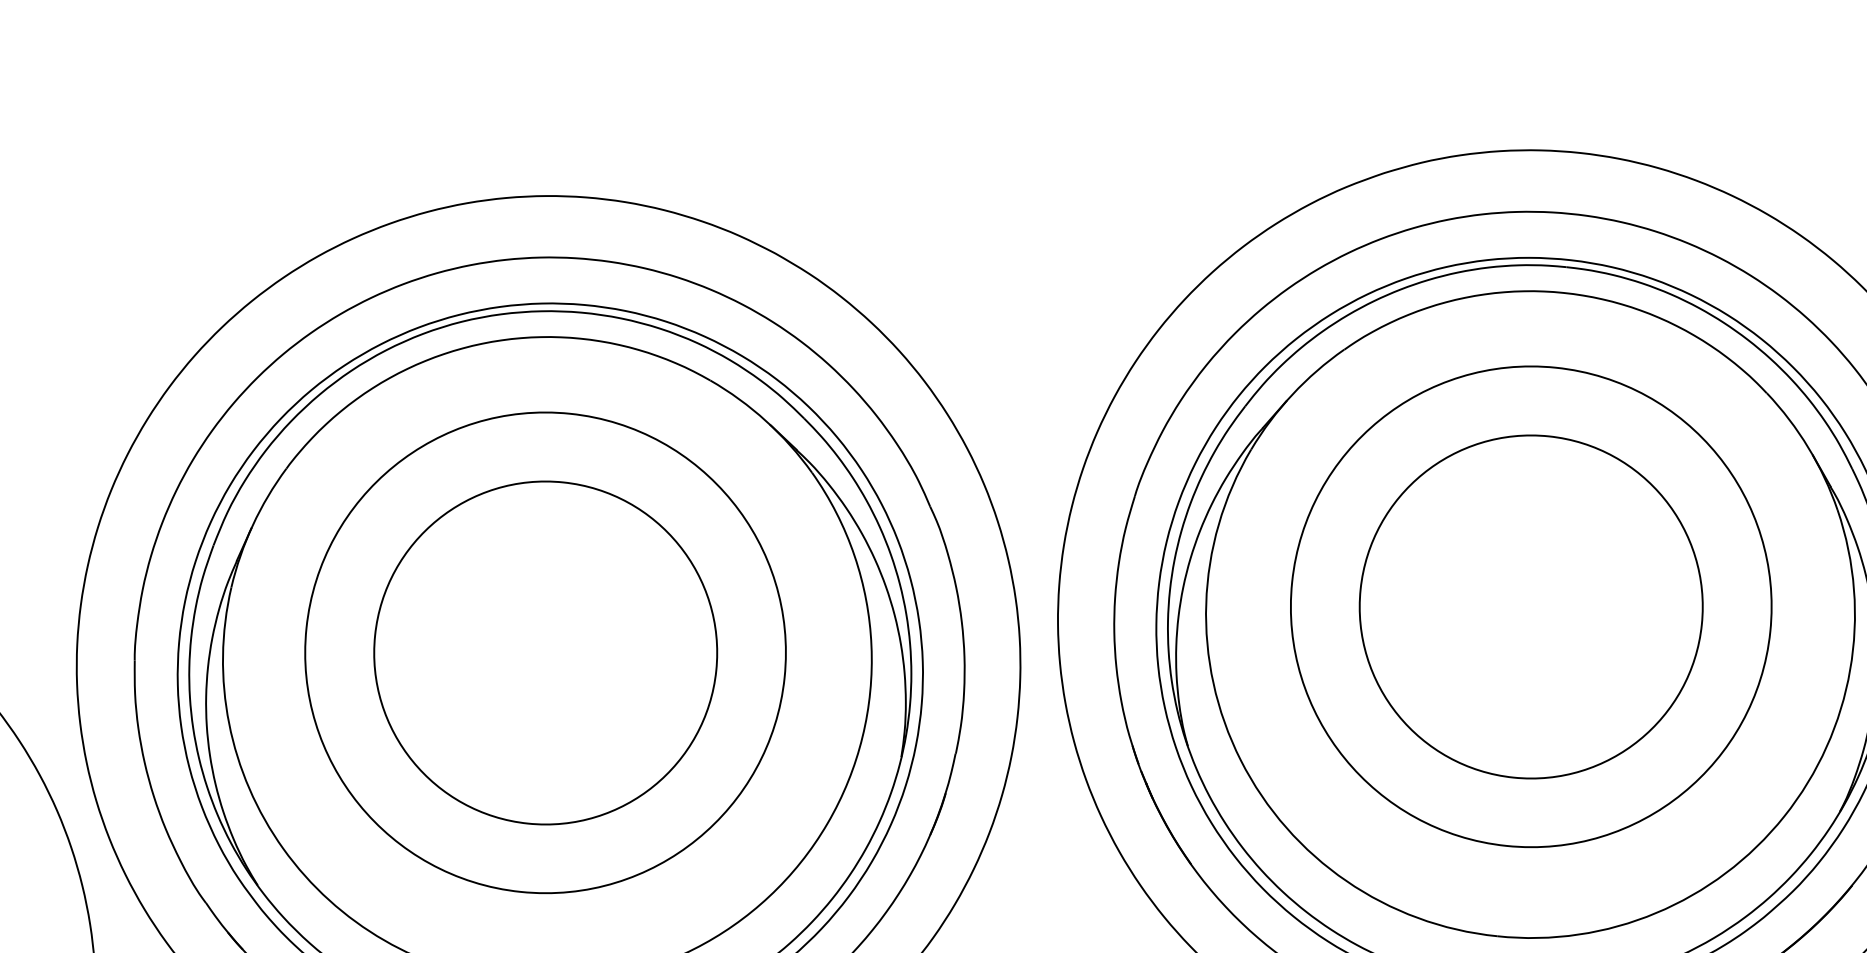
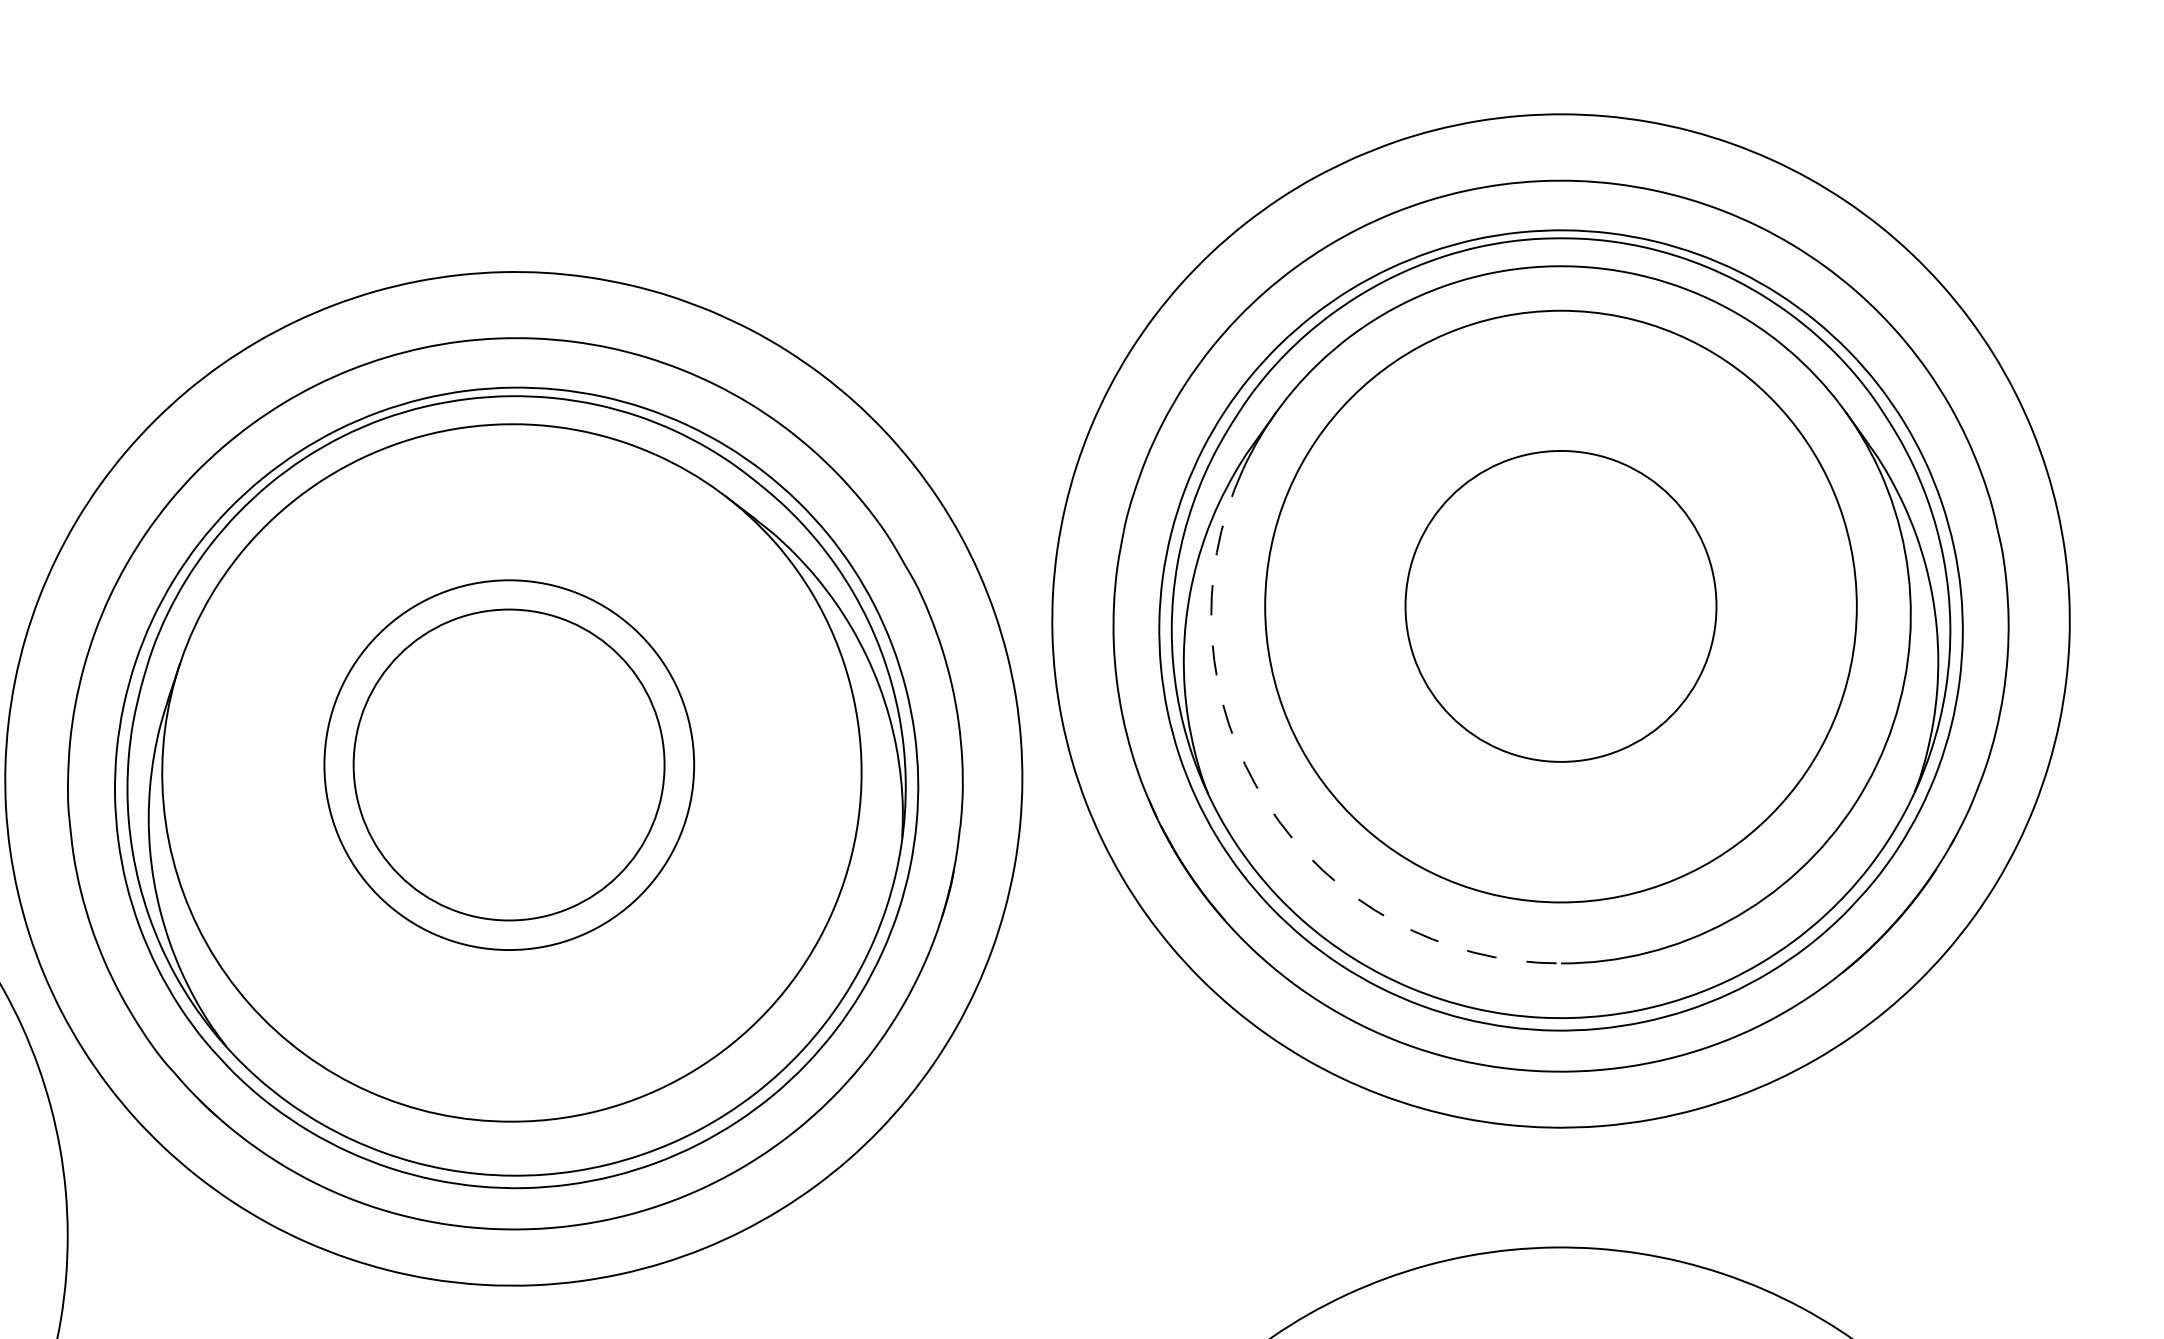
circle: (1530, 606) -> (1560, 606), size x0.6
circle: (1530, 606) -> (1560, 606), size x1.6
circle: (545, 652) -> (509, 764), size x0.6
arc: (1240, 760) -> (1266, 803), solid -> dashed

